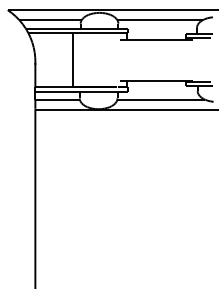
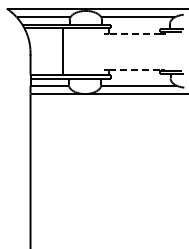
line: (157, 39) -> (135, 33), solid -> dashed
line: (157, 80) -> (135, 69), solid -> dashed

